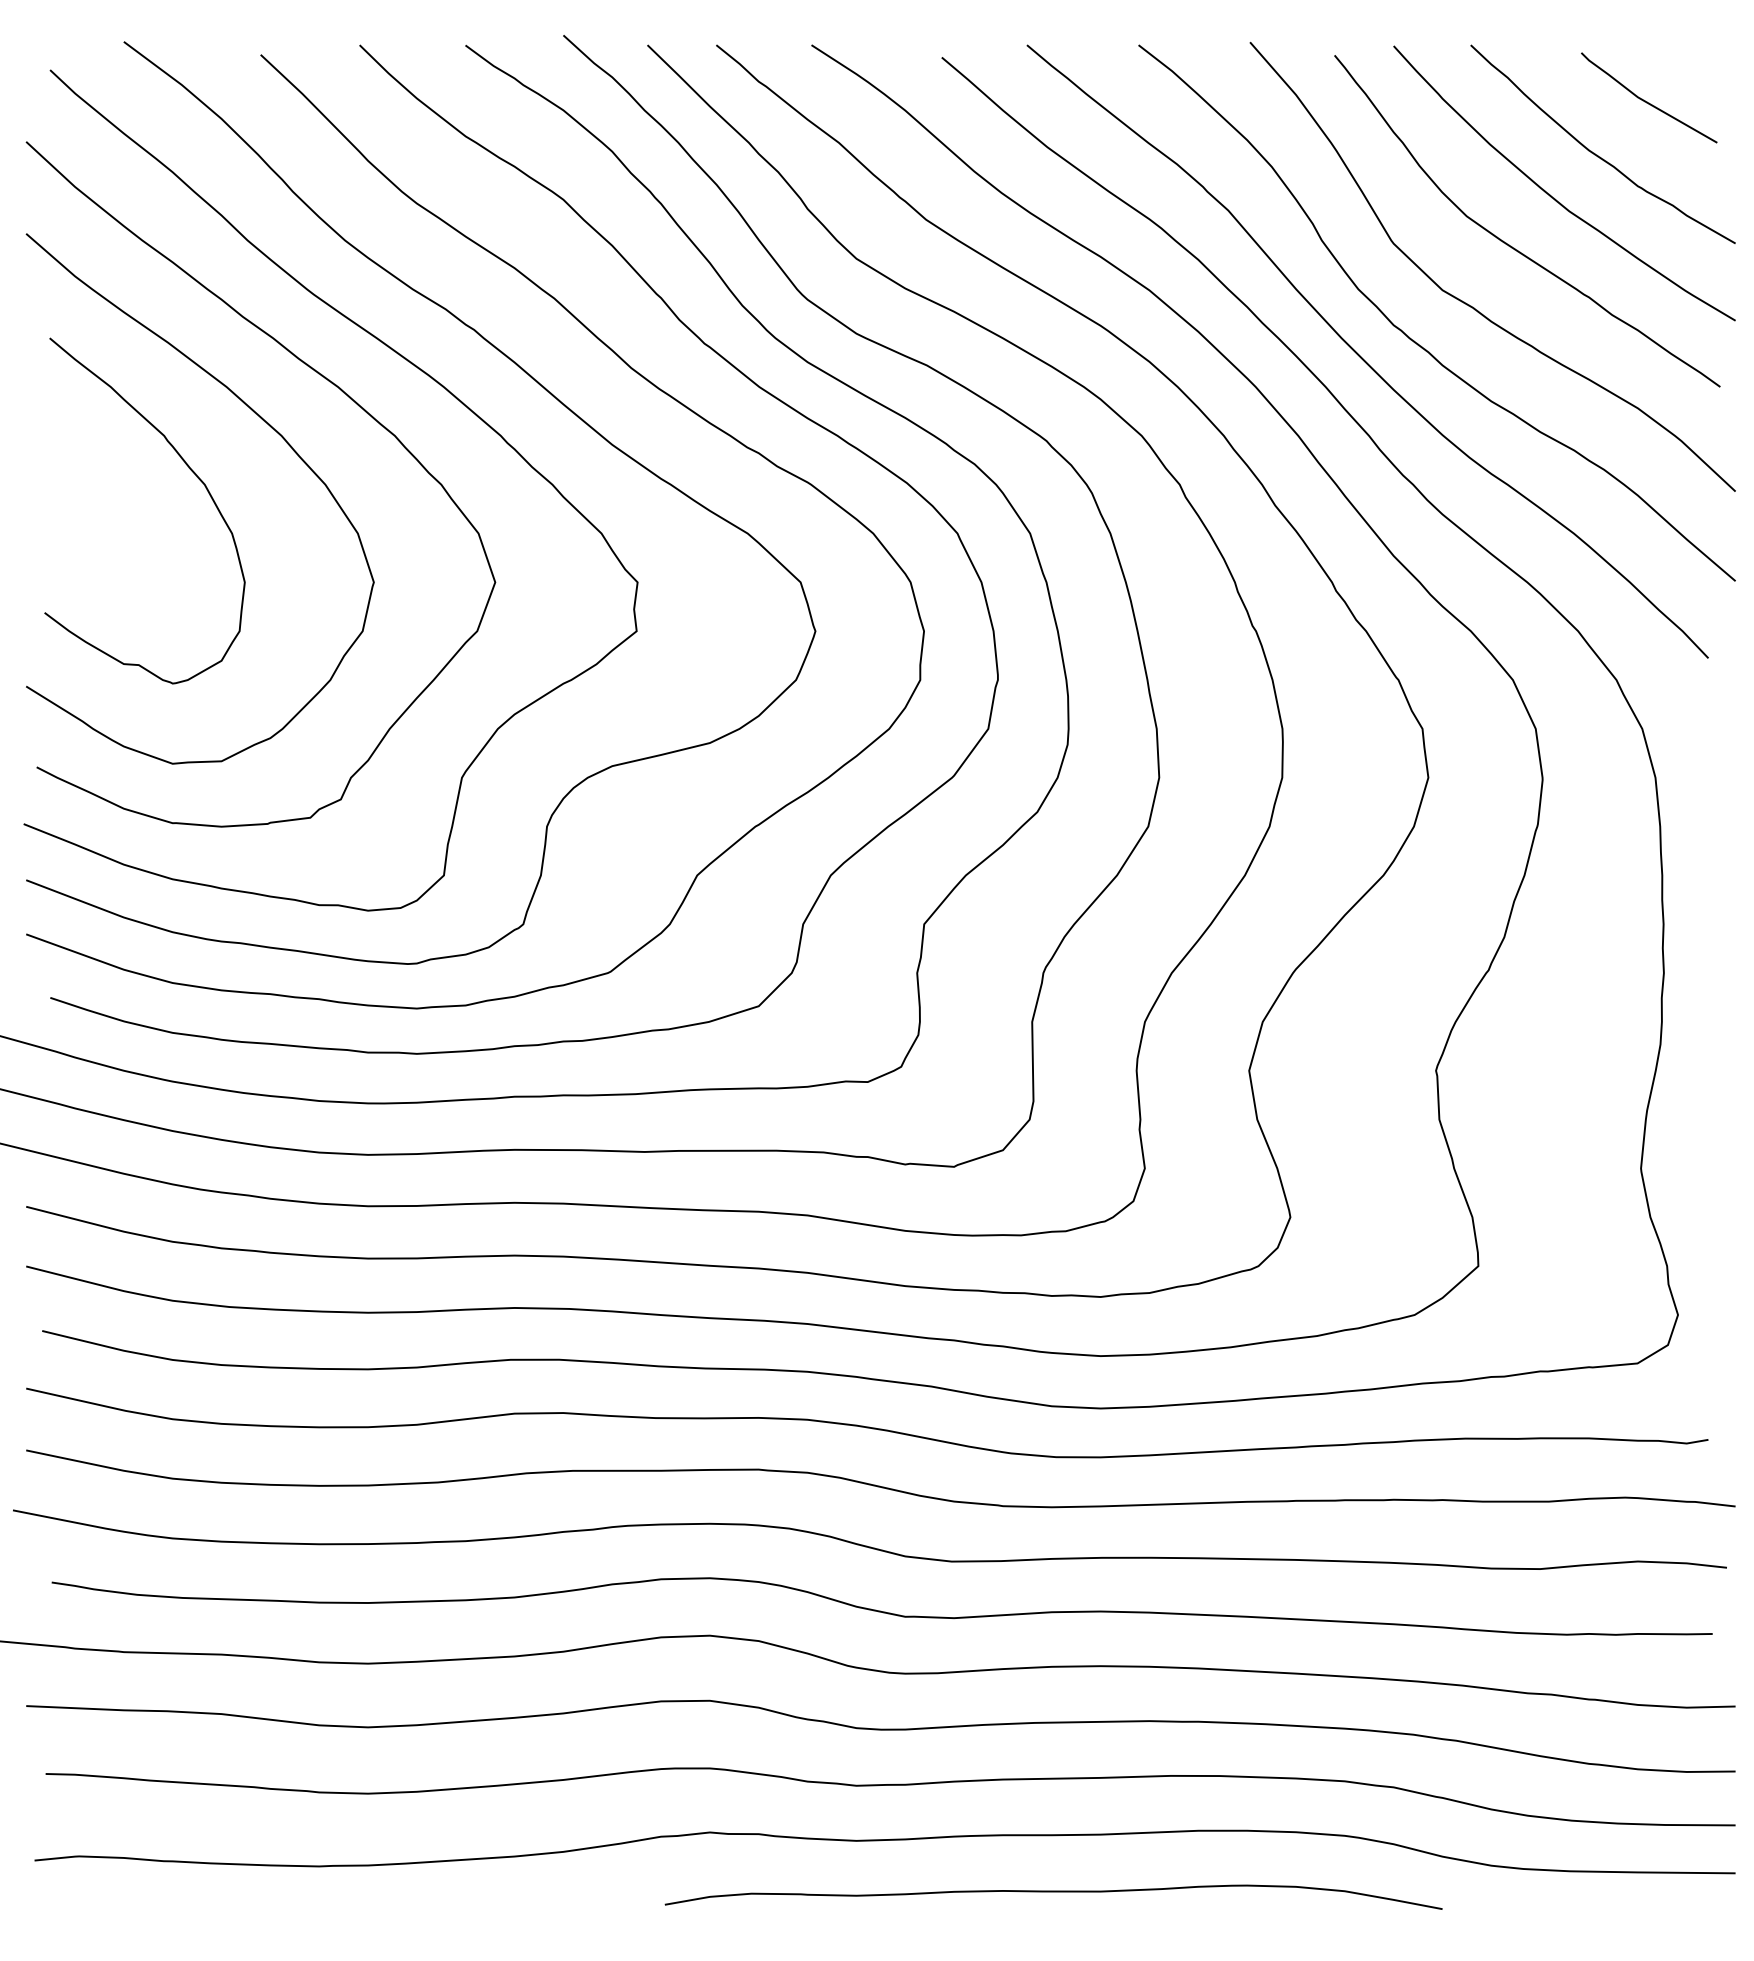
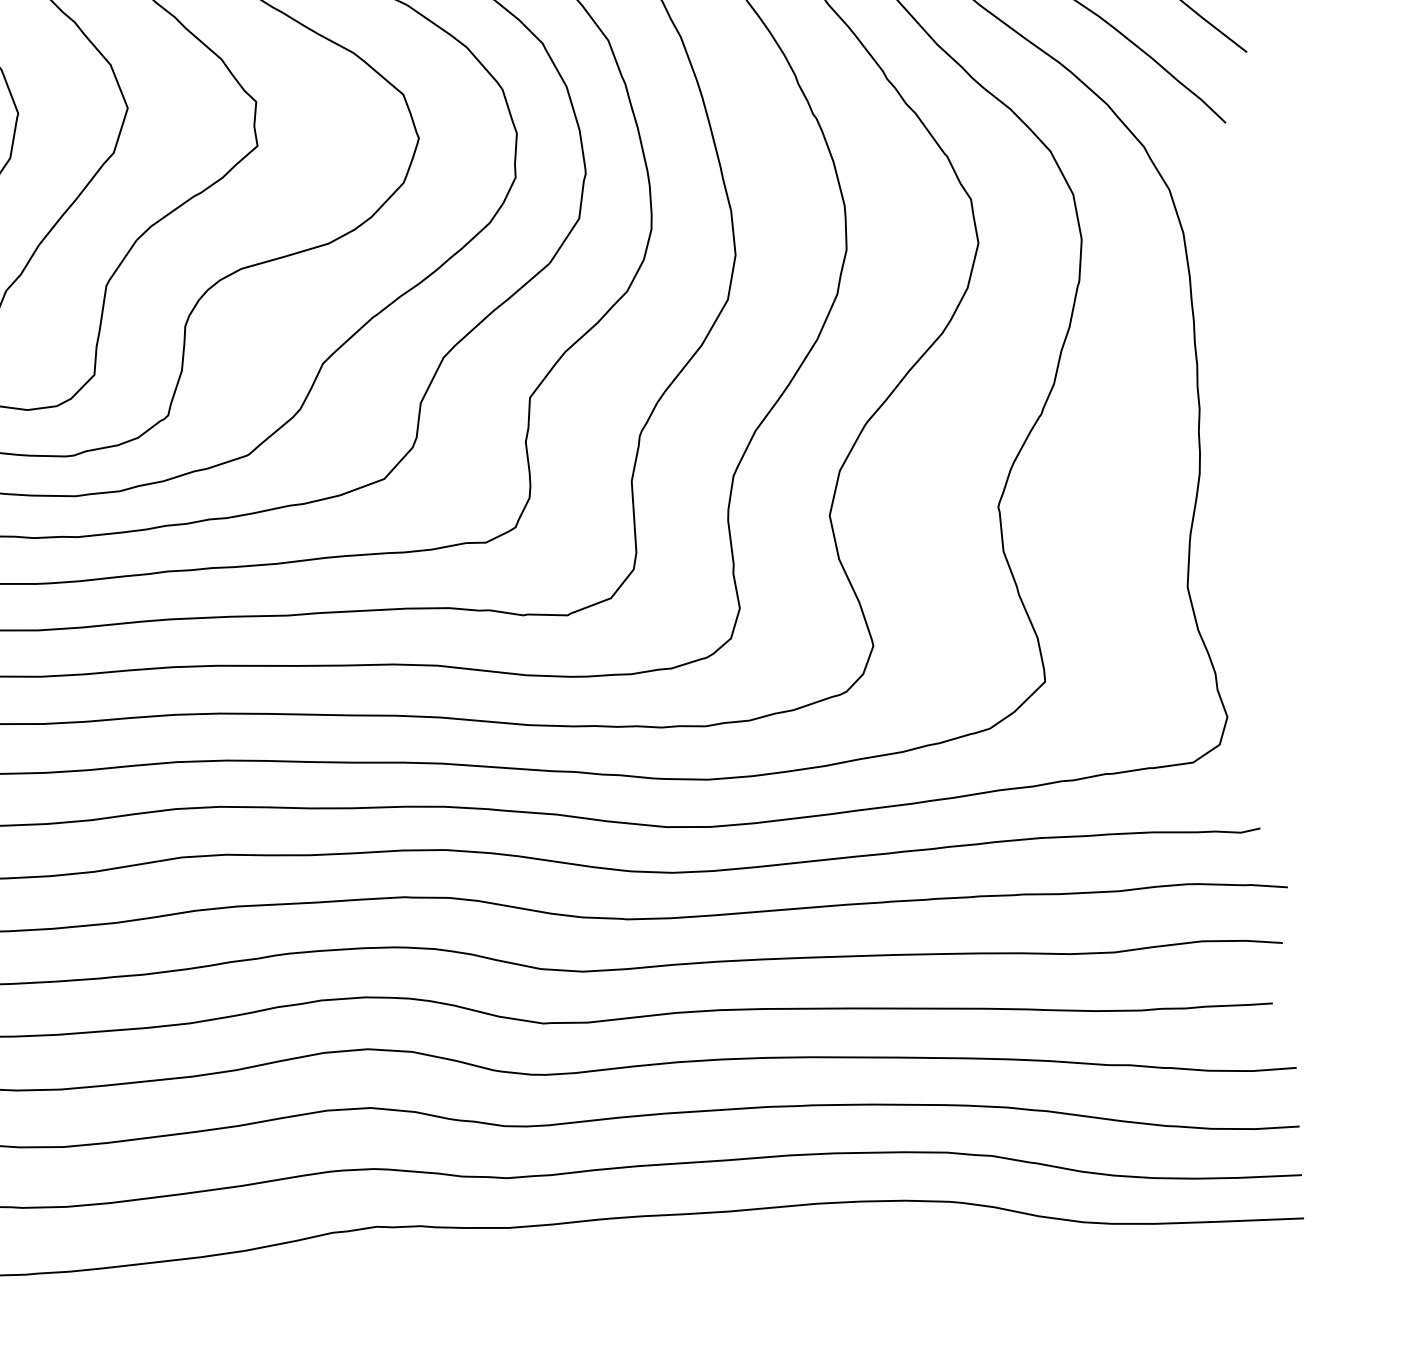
curve: (1053, 1892) -> (689, 1265), removed

